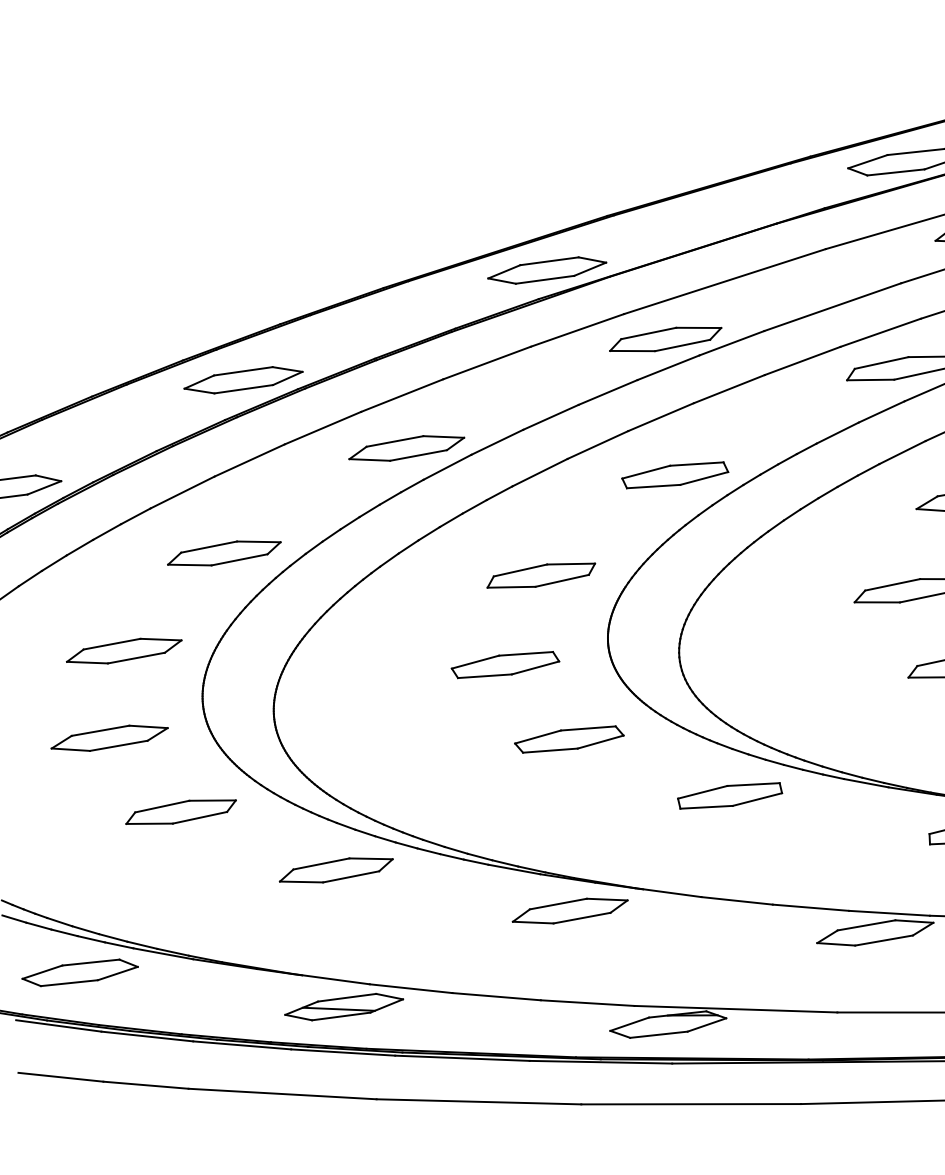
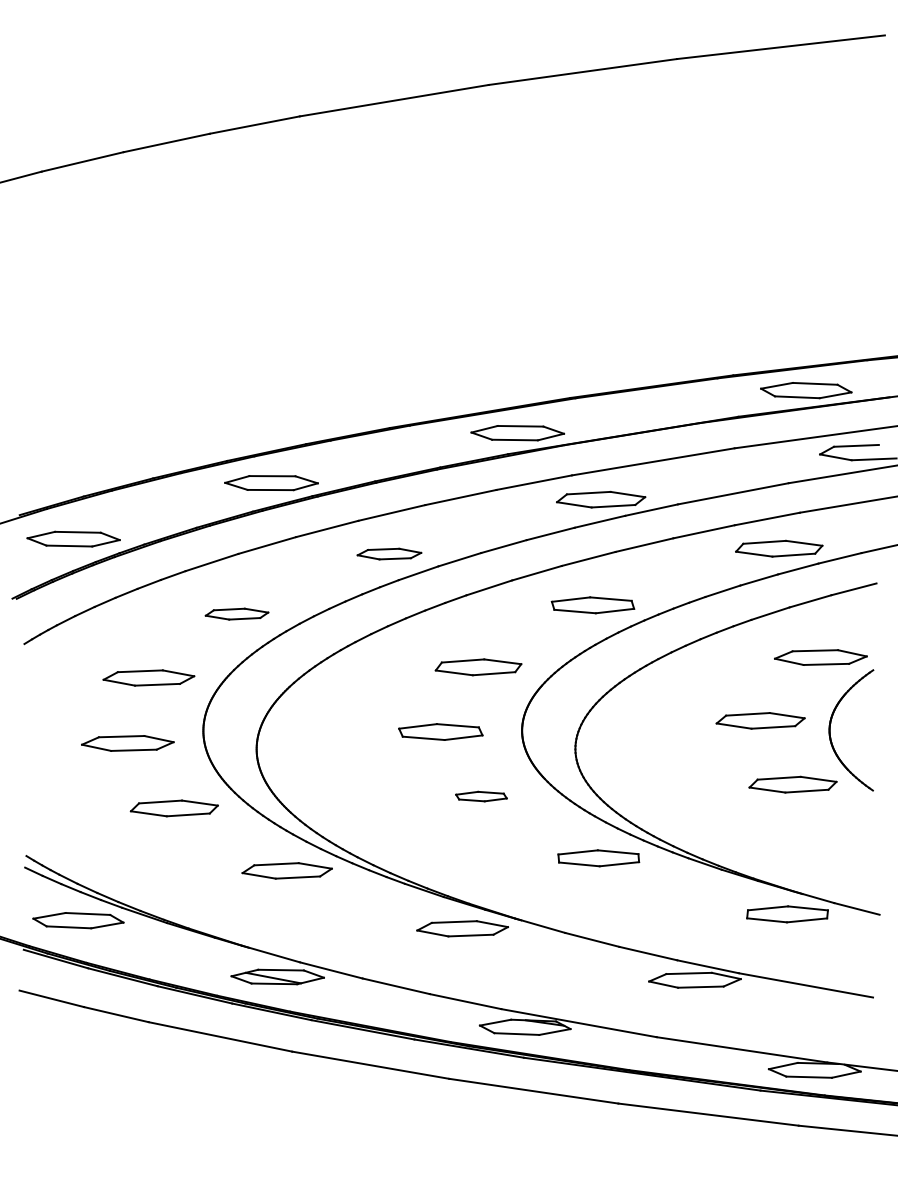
part: (406, 447) -> (389, 553), size x0.7
part: (223, 552) -> (236, 613), size x0.7
part: (569, 739) -> (481, 796), size x0.6

